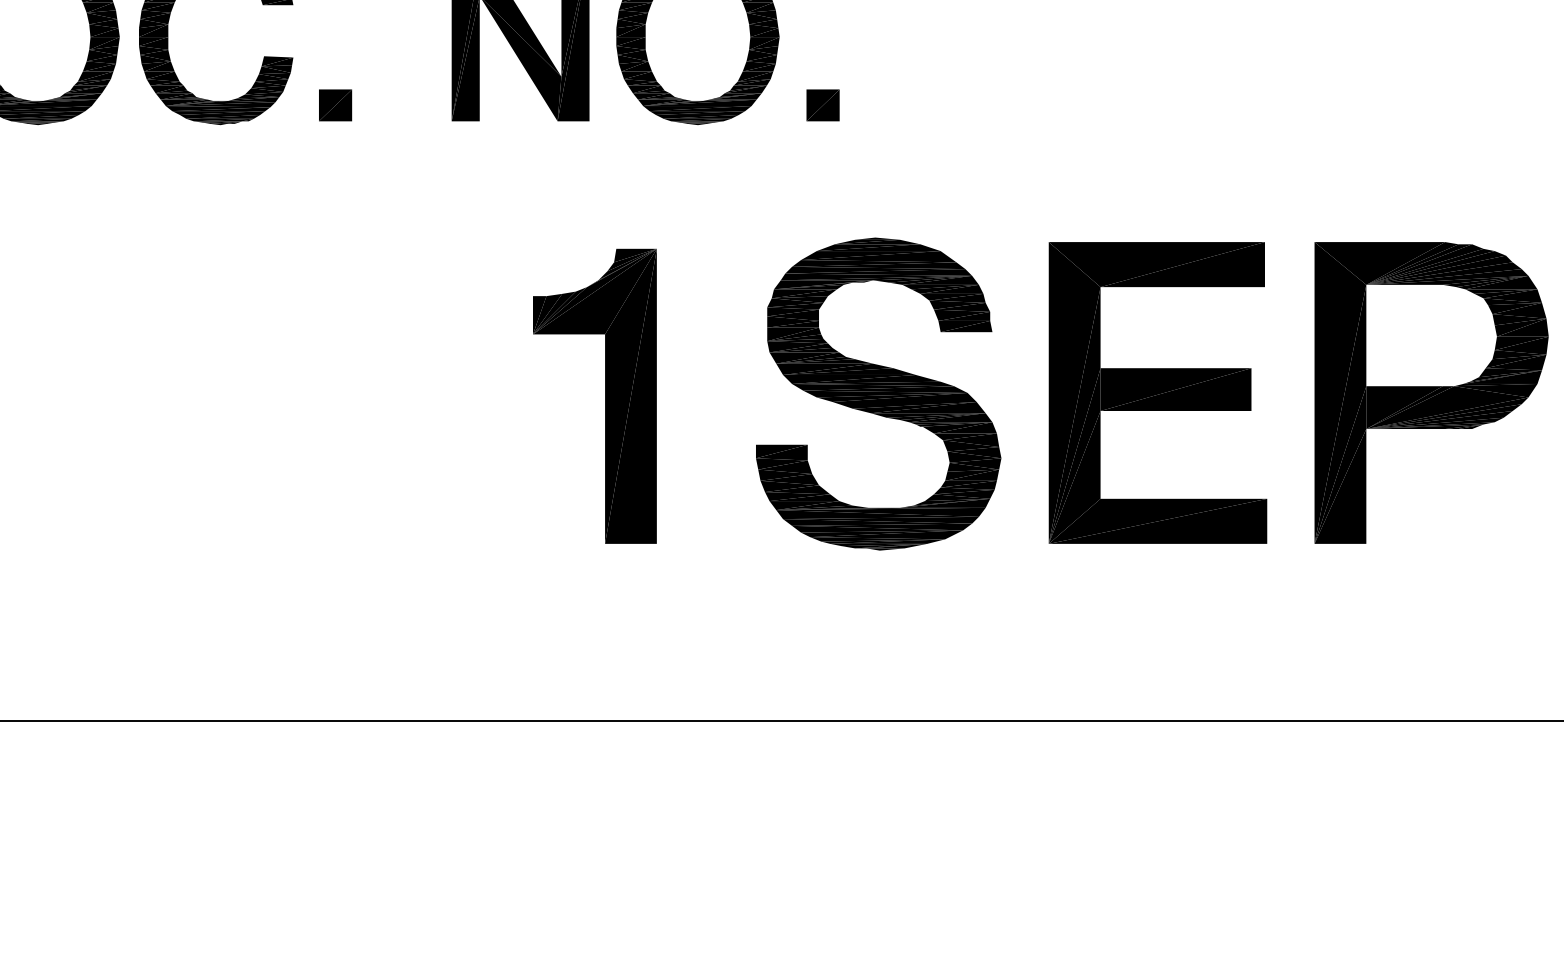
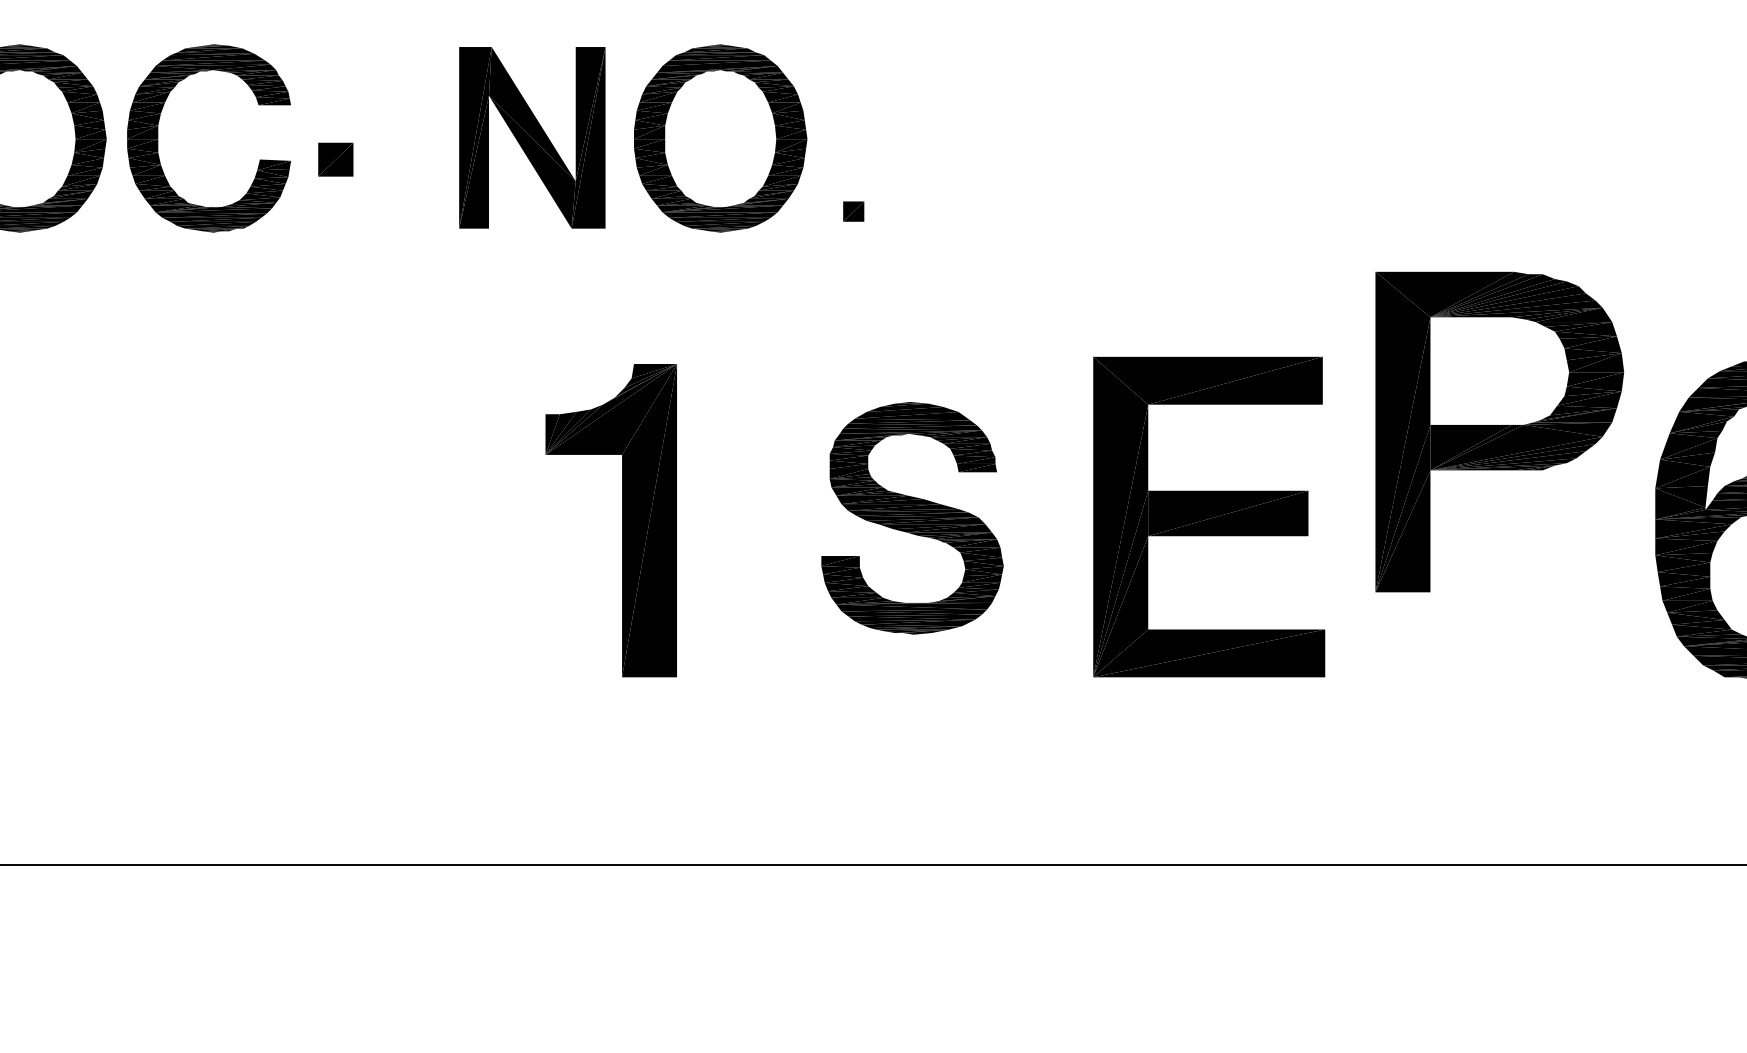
part: (335, 105) -> (335, 159), moved
part: (823, 105) -> (853, 211), size x0.6
part: (1431, 392) -> (1499, 431), moved
part: (878, 394) -> (912, 518), size x0.7

